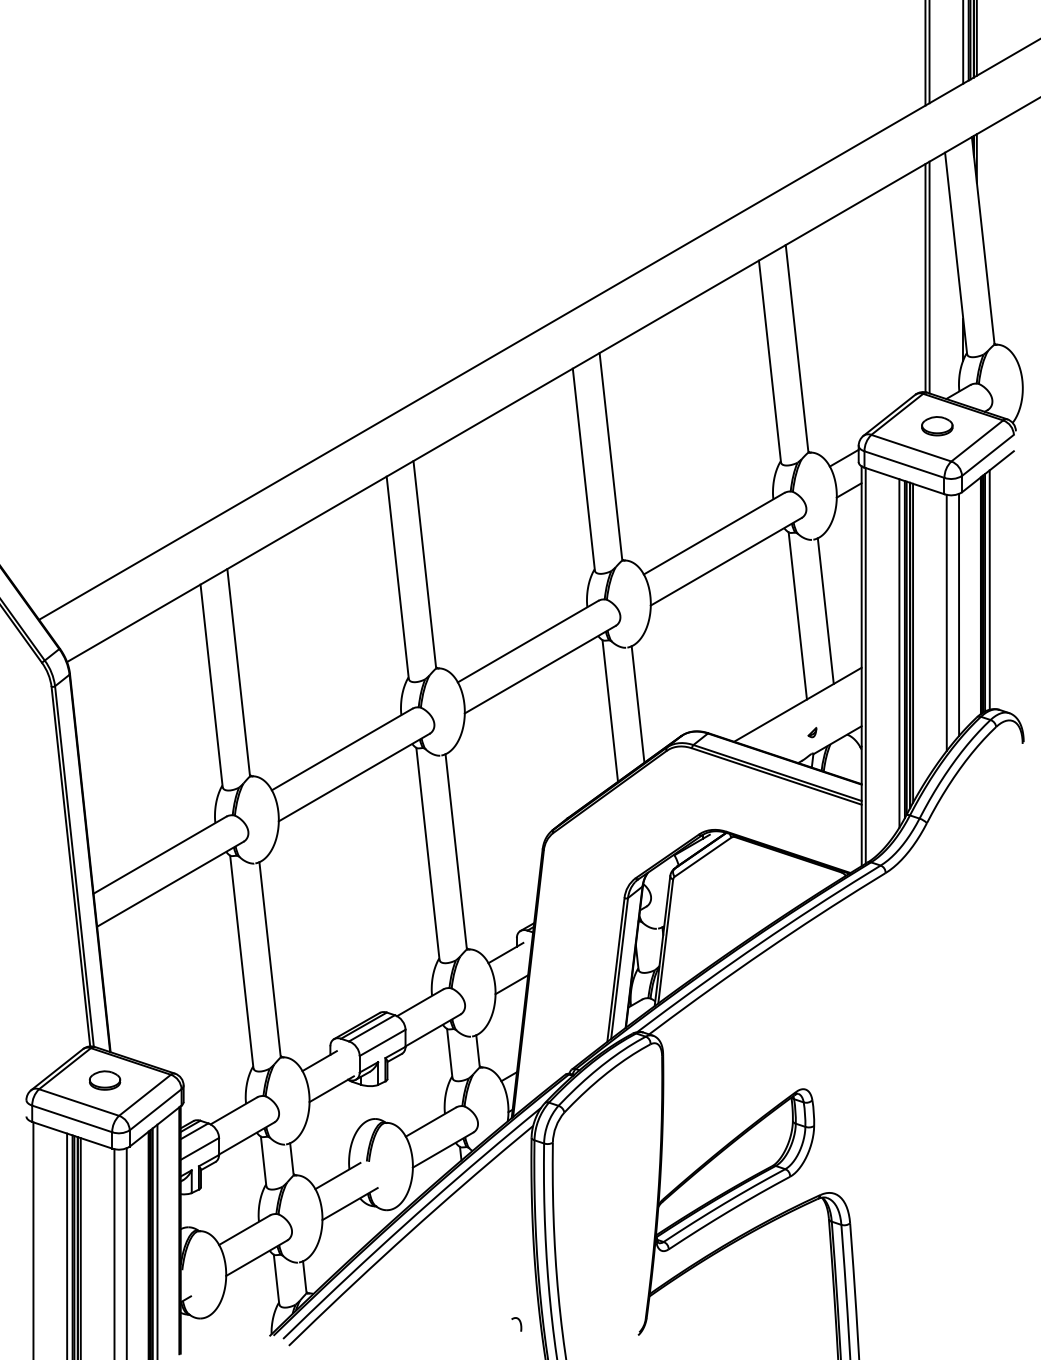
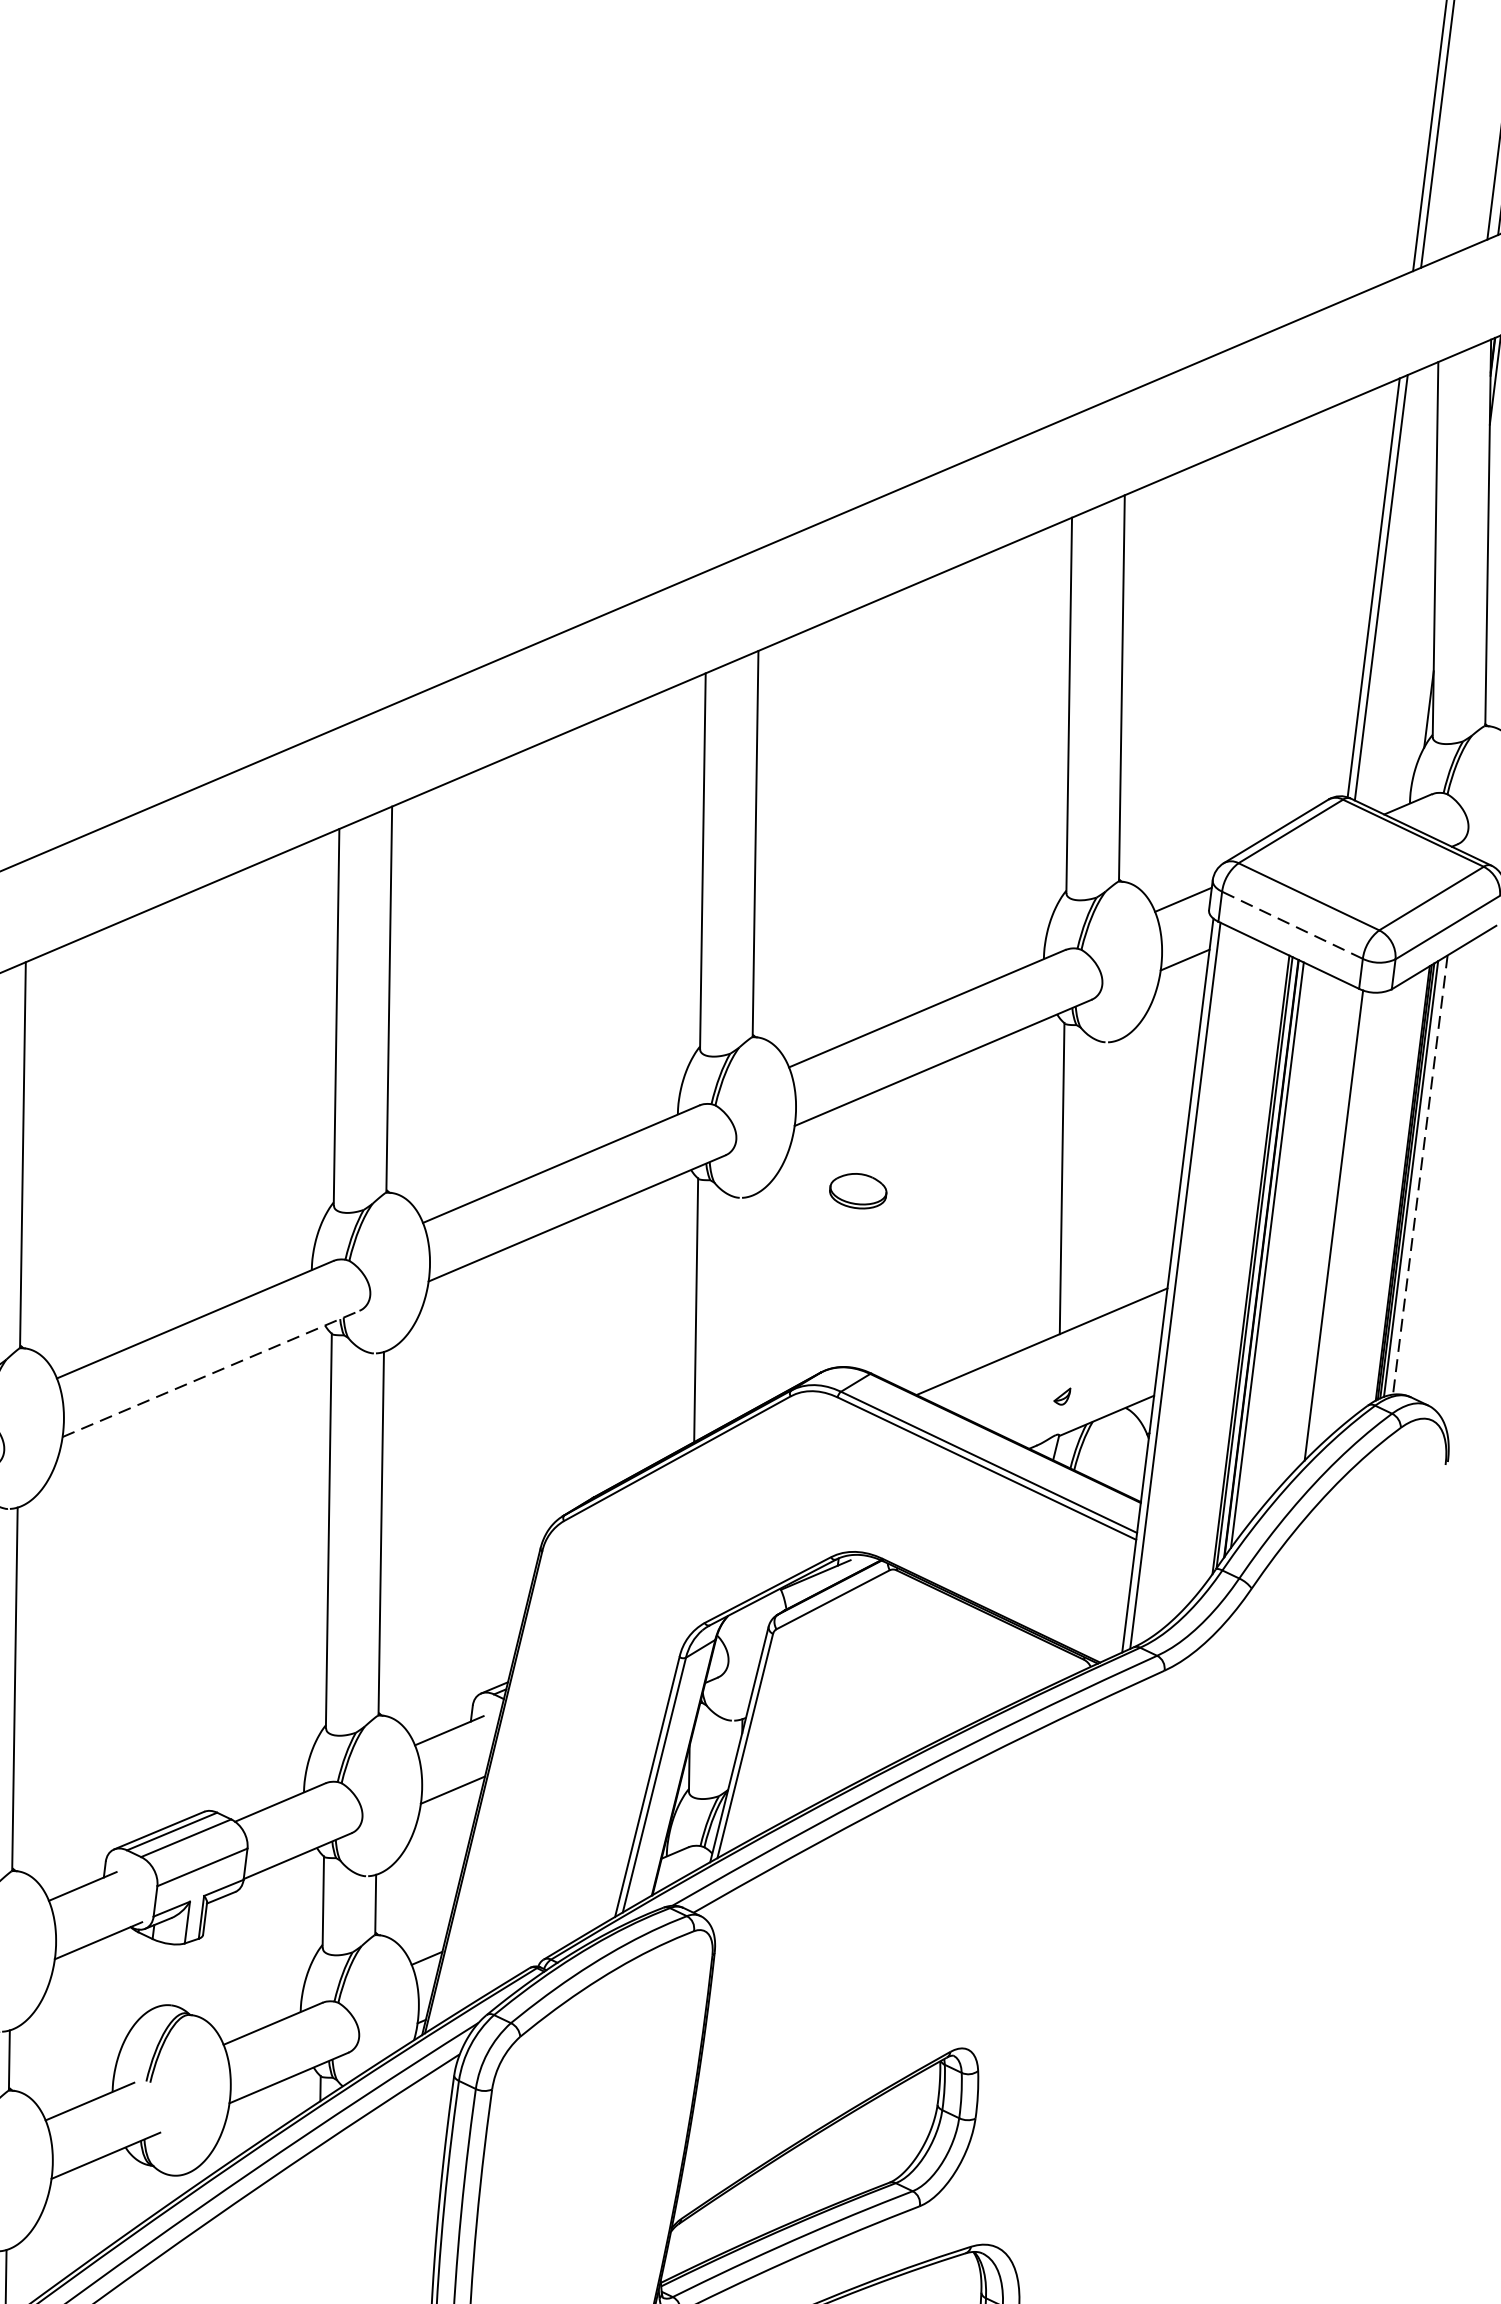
part: (937, 426) -> (858, 1191), moved
line: (904, 464) -> (1292, 925), solid -> dashed
line: (989, 590) -> (1419, 1175), solid -> dashed
line: (825, 610) -> (1114, 1175), removed
line: (959, 614) -> (1359, 1213), removed
line: (899, 653) -> (1240, 1270), removed
line: (637, 704) -> (747, 1304), removed
line: (354, 777) -> (211, 1373), solid -> dashed

